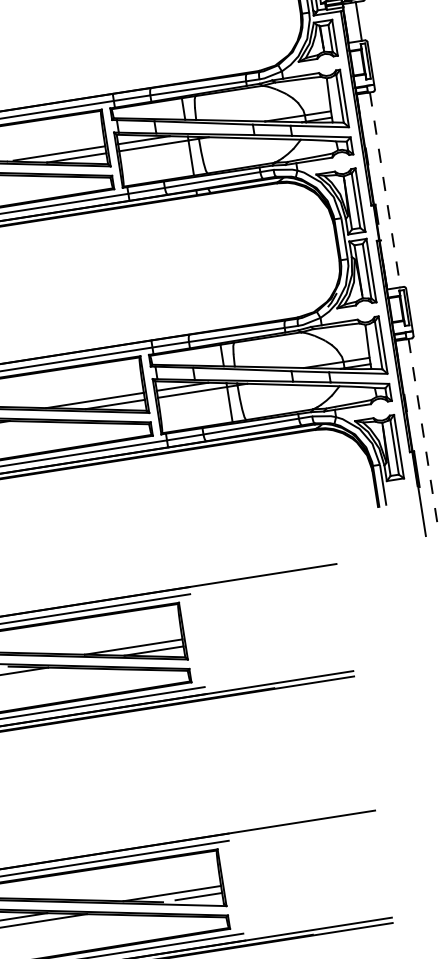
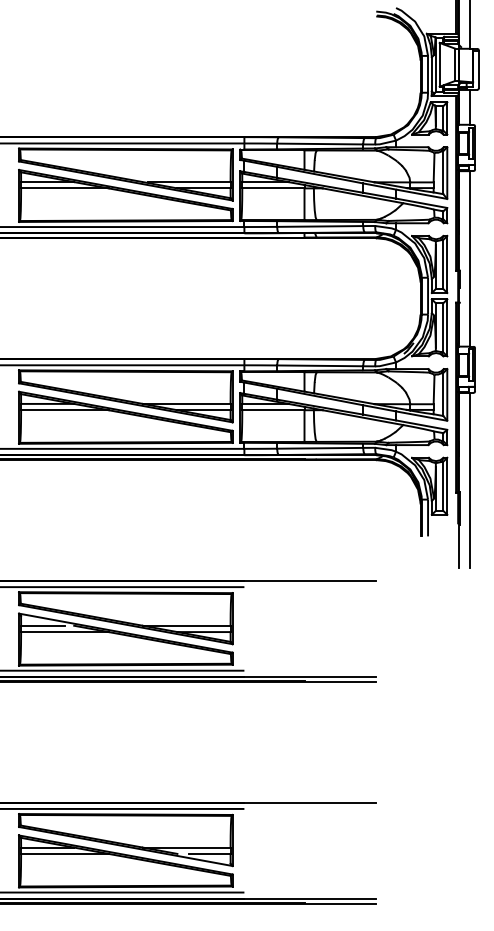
line: (385, 189) -> (470, 258), dashed -> solid
line: (423, 436) -> (470, 480), dashed -> solid

